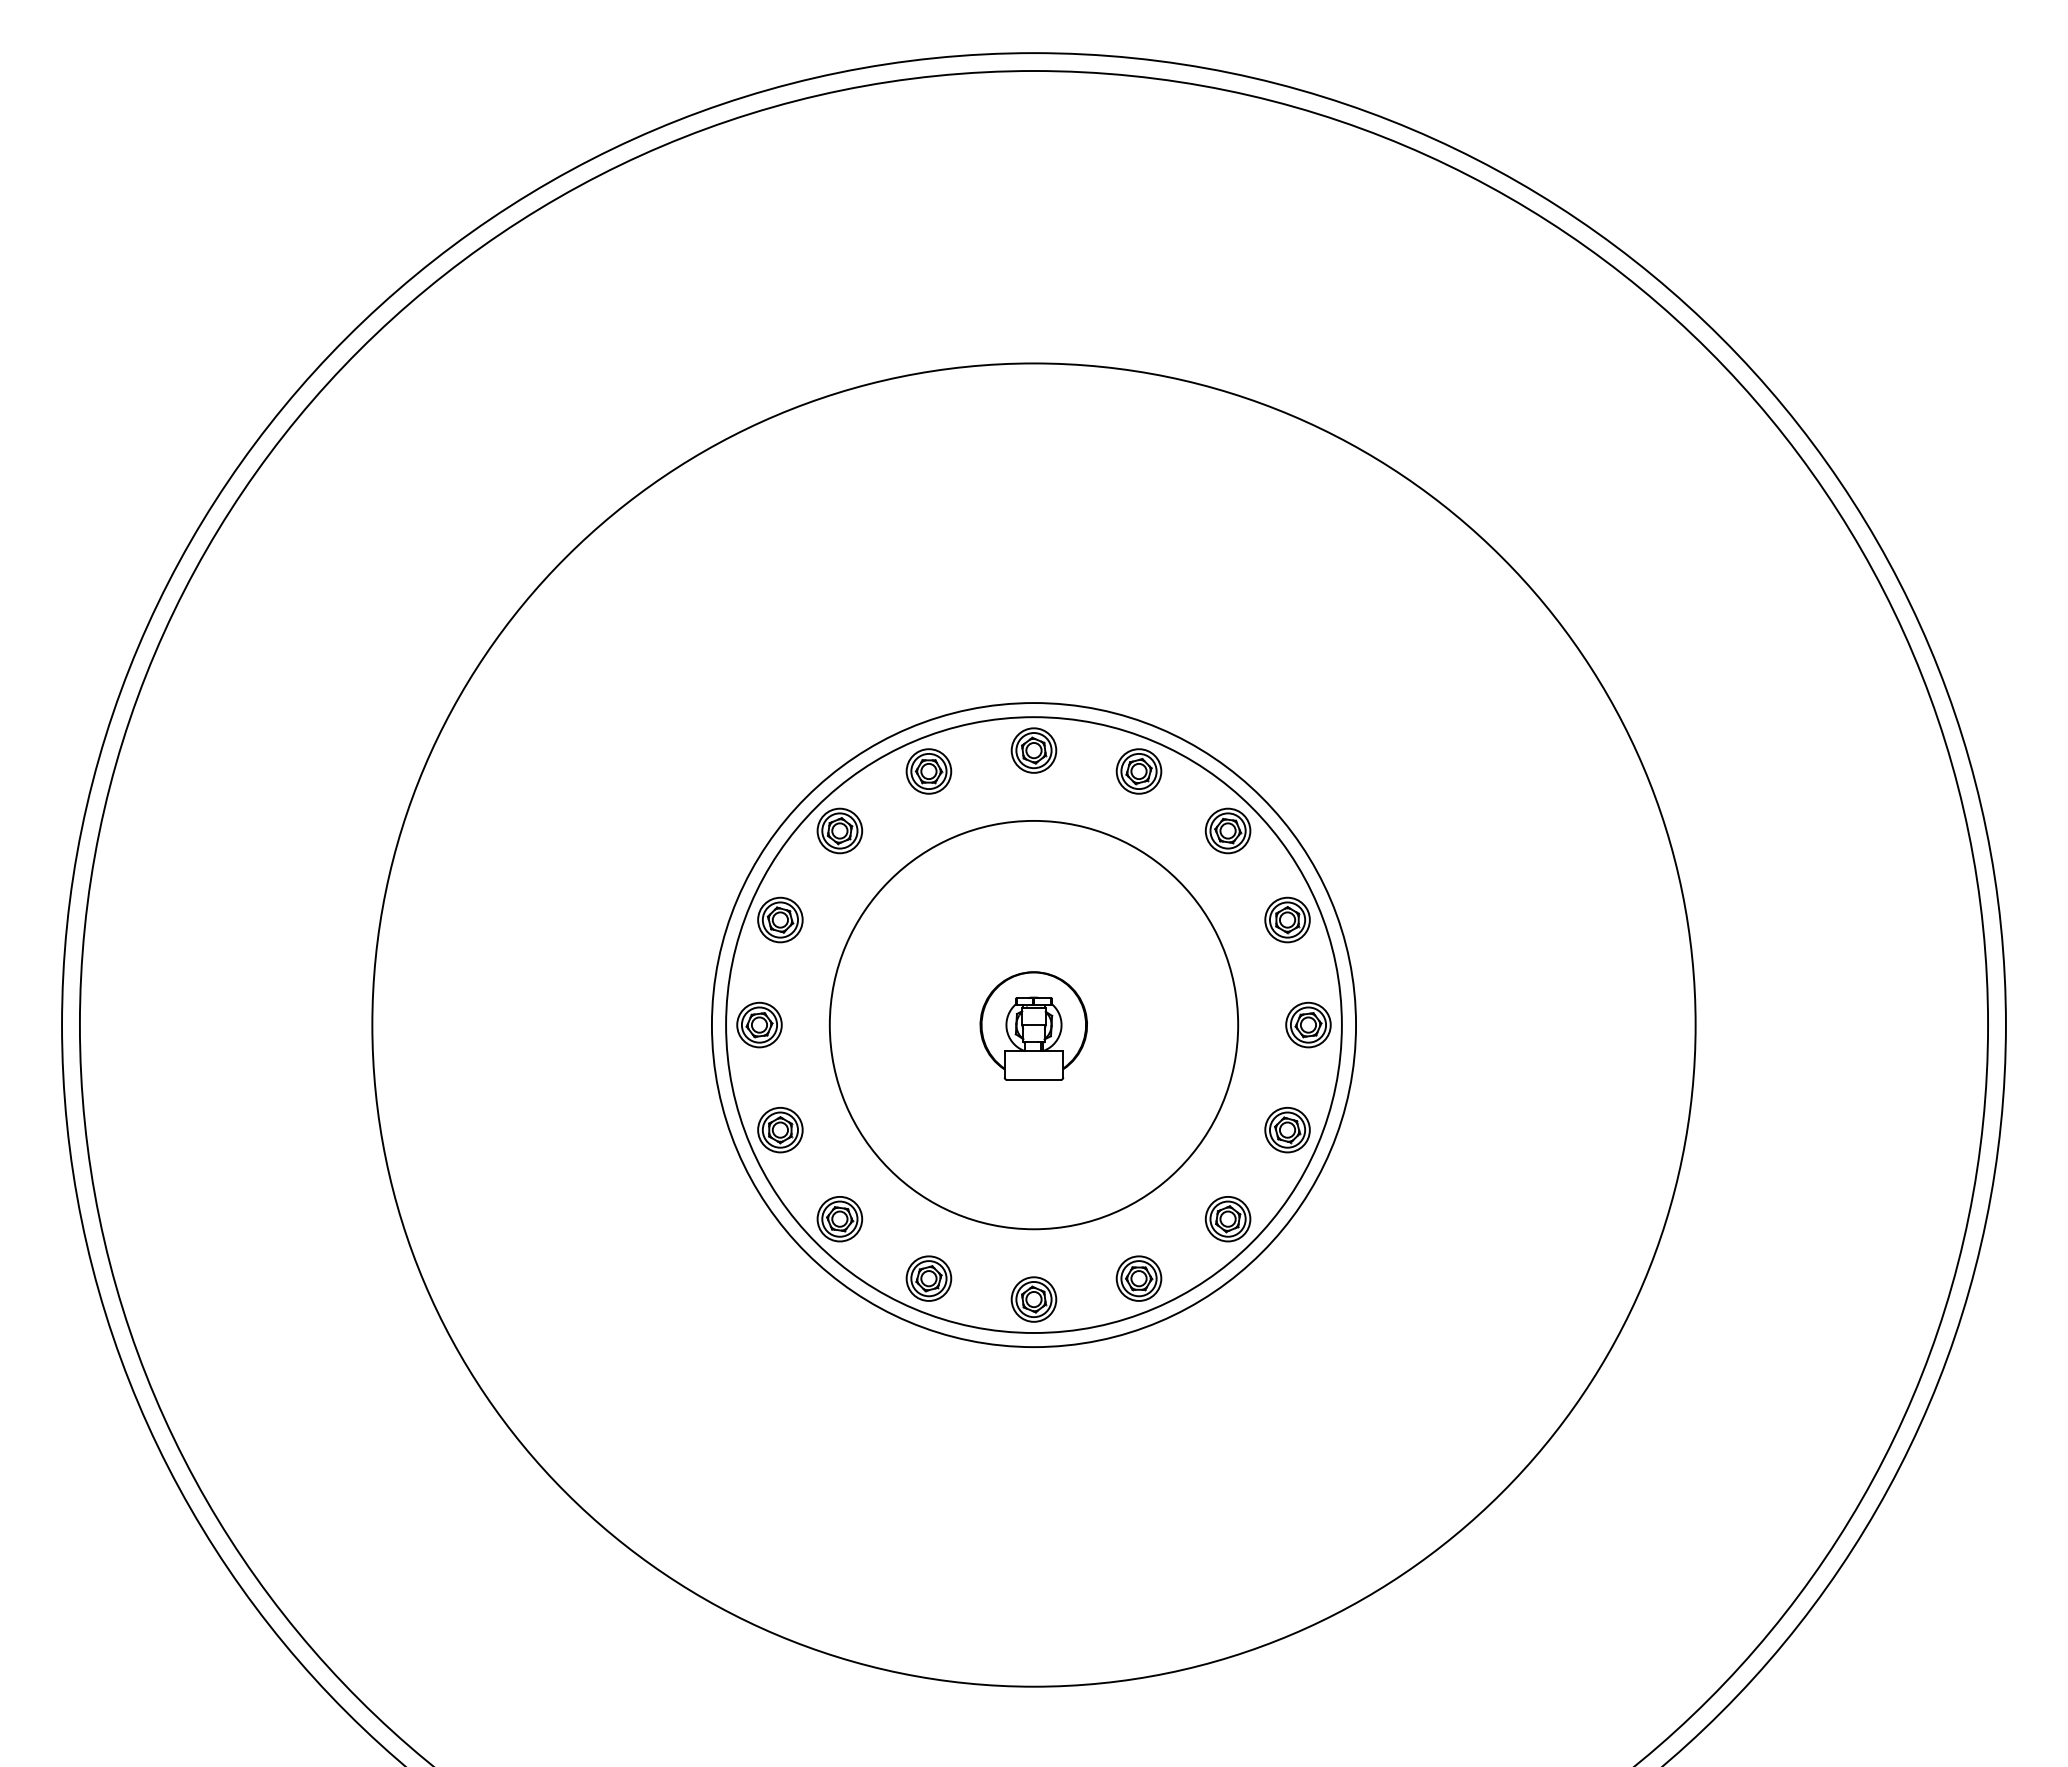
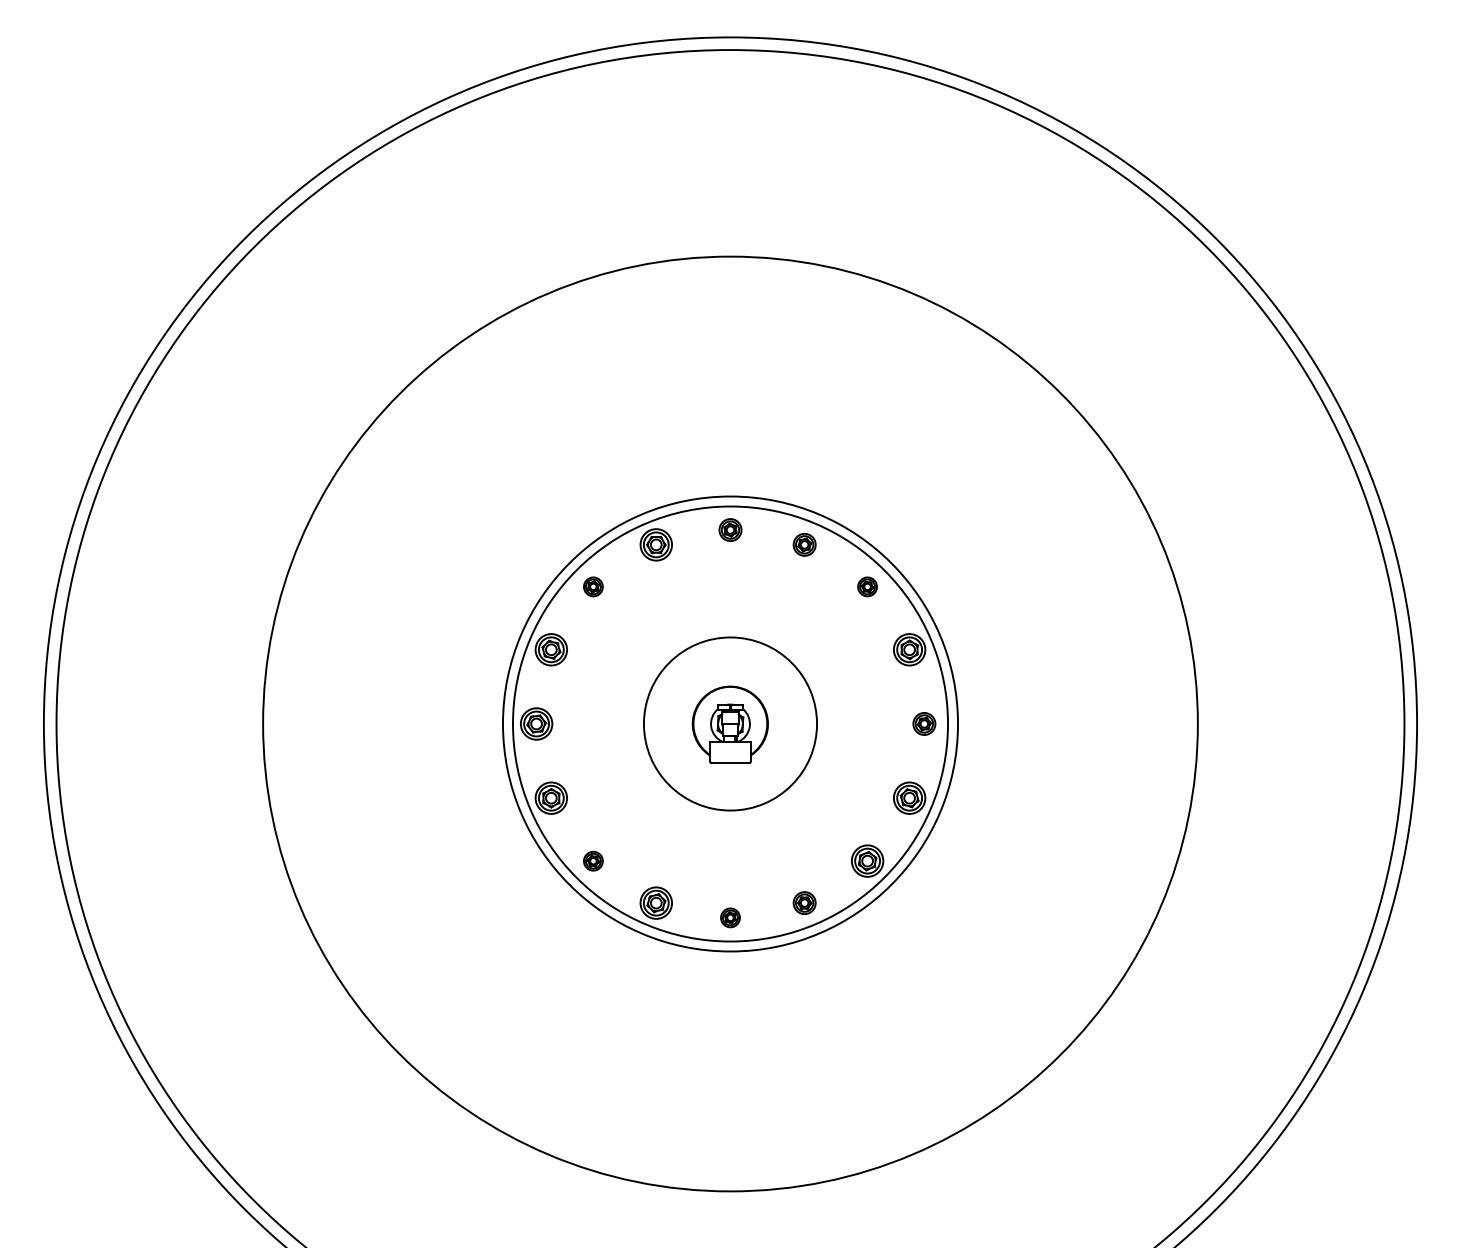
part: (1033, 750) -> (730, 530), size x0.7
part: (1138, 771) -> (804, 544), size x0.7
part: (839, 830) -> (593, 586), size x0.6
part: (1227, 830) -> (867, 586), size x0.6
circle: (1033, 1024) -> (730, 723), size x0.6
part: (1308, 1024) -> (924, 723), size x0.7
part: (839, 1219) -> (593, 861), size x0.6
part: (1138, 1278) -> (804, 903), size x0.7
part: (1033, 1299) -> (730, 917), size x0.6

